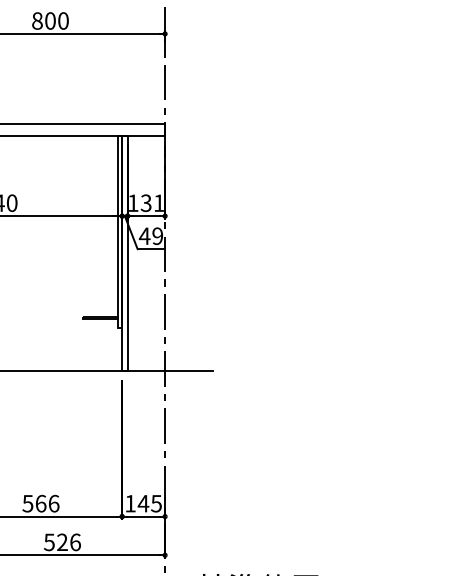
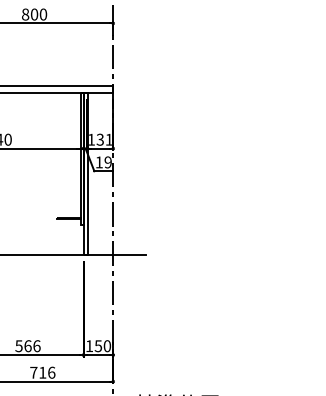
text: (145, 236) -> (99, 162), 49 -> 19
text: (149, 504) -> (102, 346), 145 -> 150
text: (56, 542) -> (38, 372), 526 -> 716

